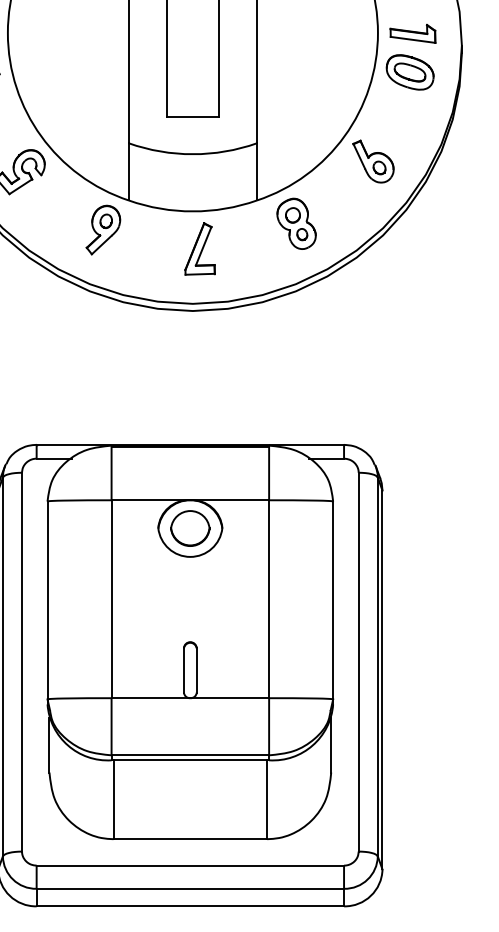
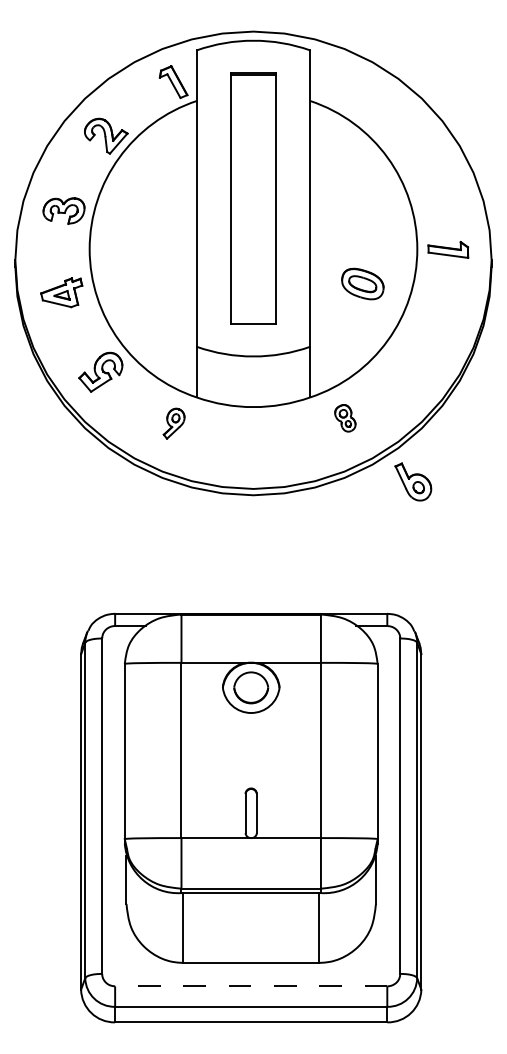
part: (409, 71) -> (362, 283), moved
part: (373, 161) -> (413, 481), moved
part: (296, 224) -> (345, 418), size x0.6
part: (102, 229) -> (173, 423), size x0.7
part: (199, 249) -> (259, 440), removed
line: (189, 865) -> (250, 986), solid -> dashed

